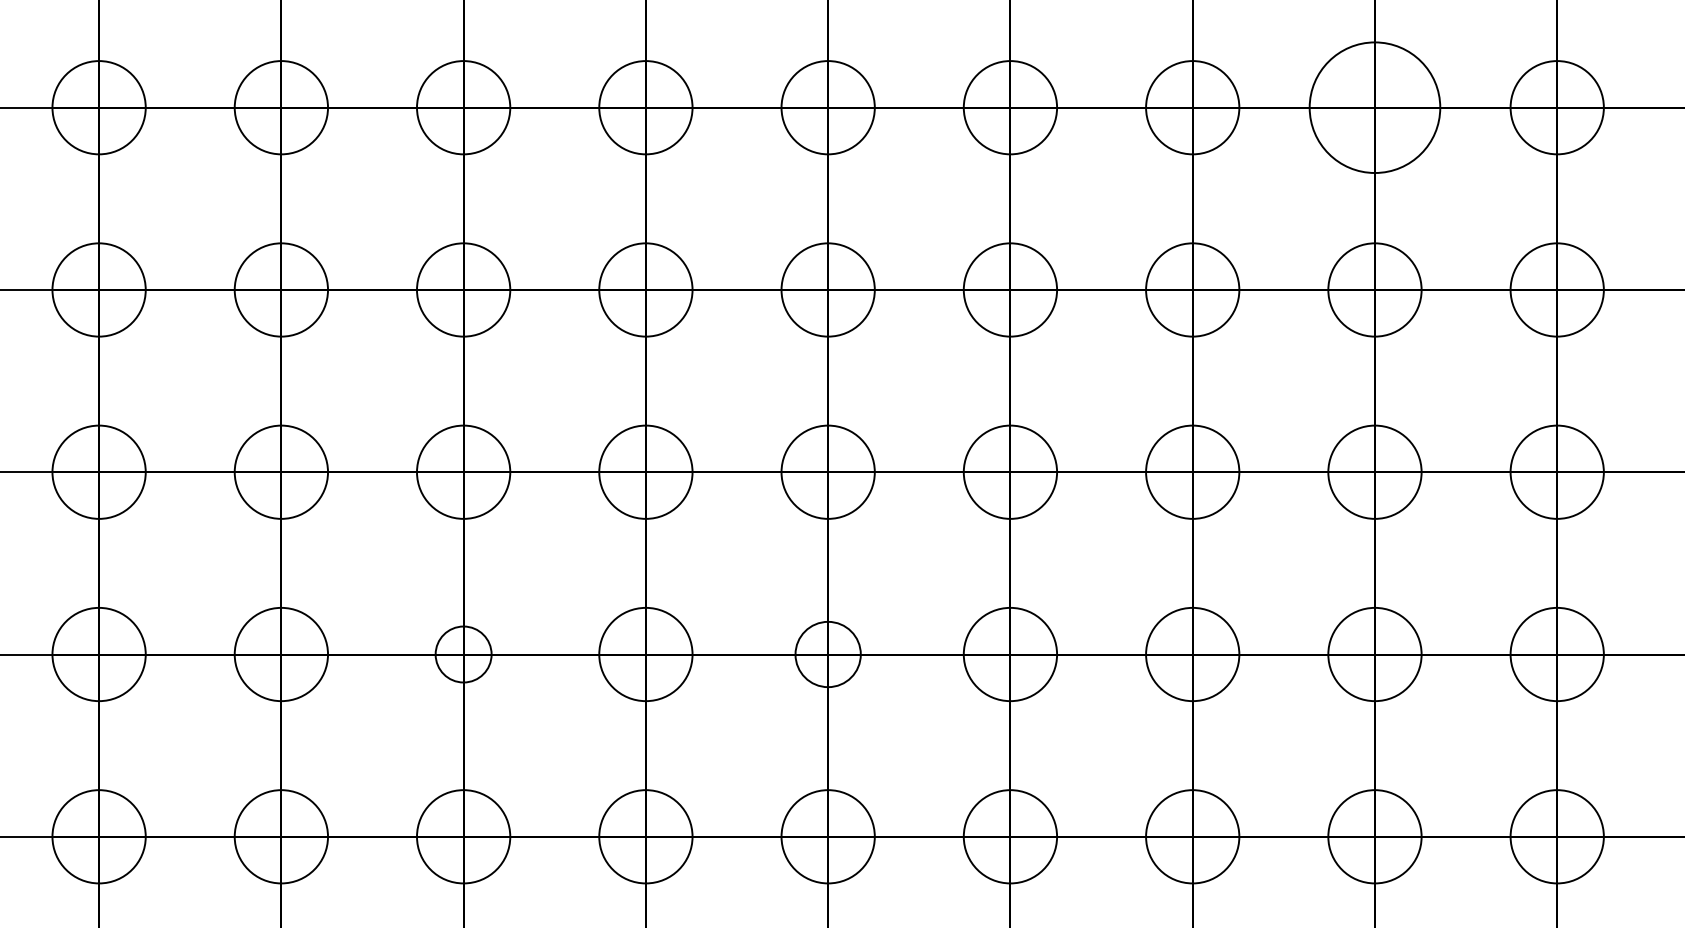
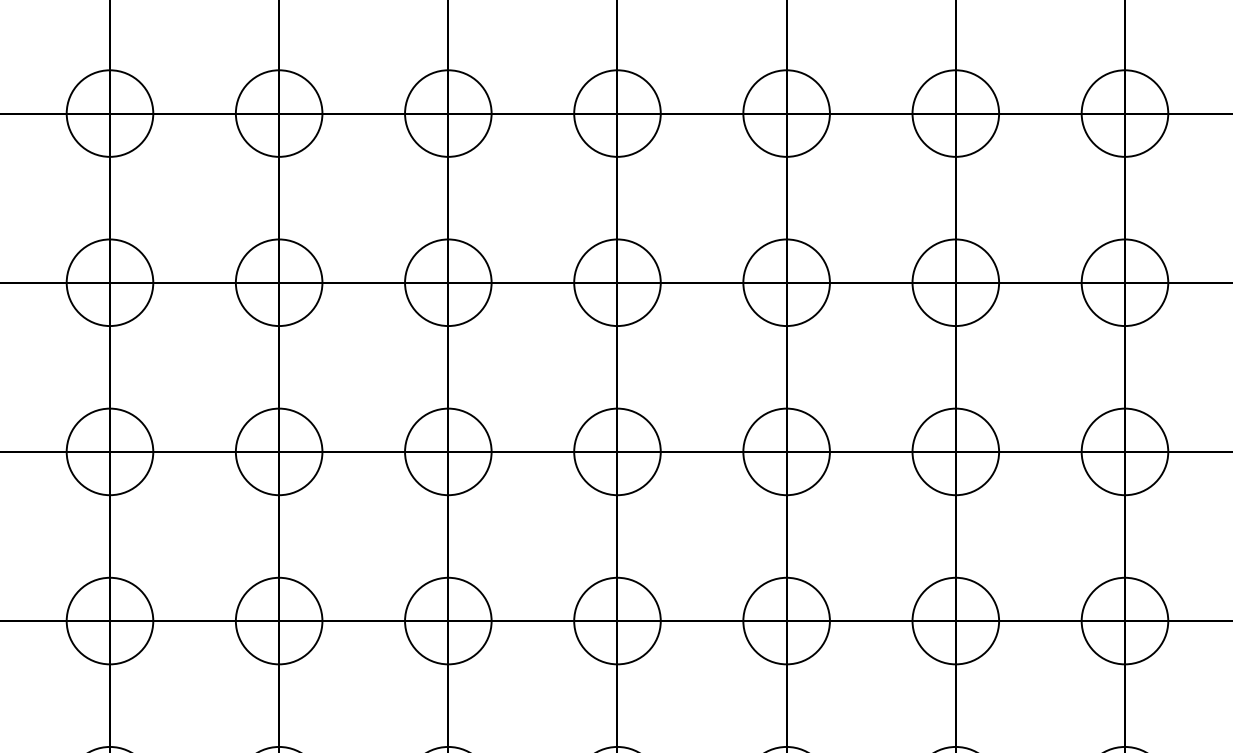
circle: (1374, 107) -> (1124, 113), size x0.71
circle: (463, 654) -> (279, 621), size x1.67
circle: (827, 654) -> (616, 621), size x1.43

